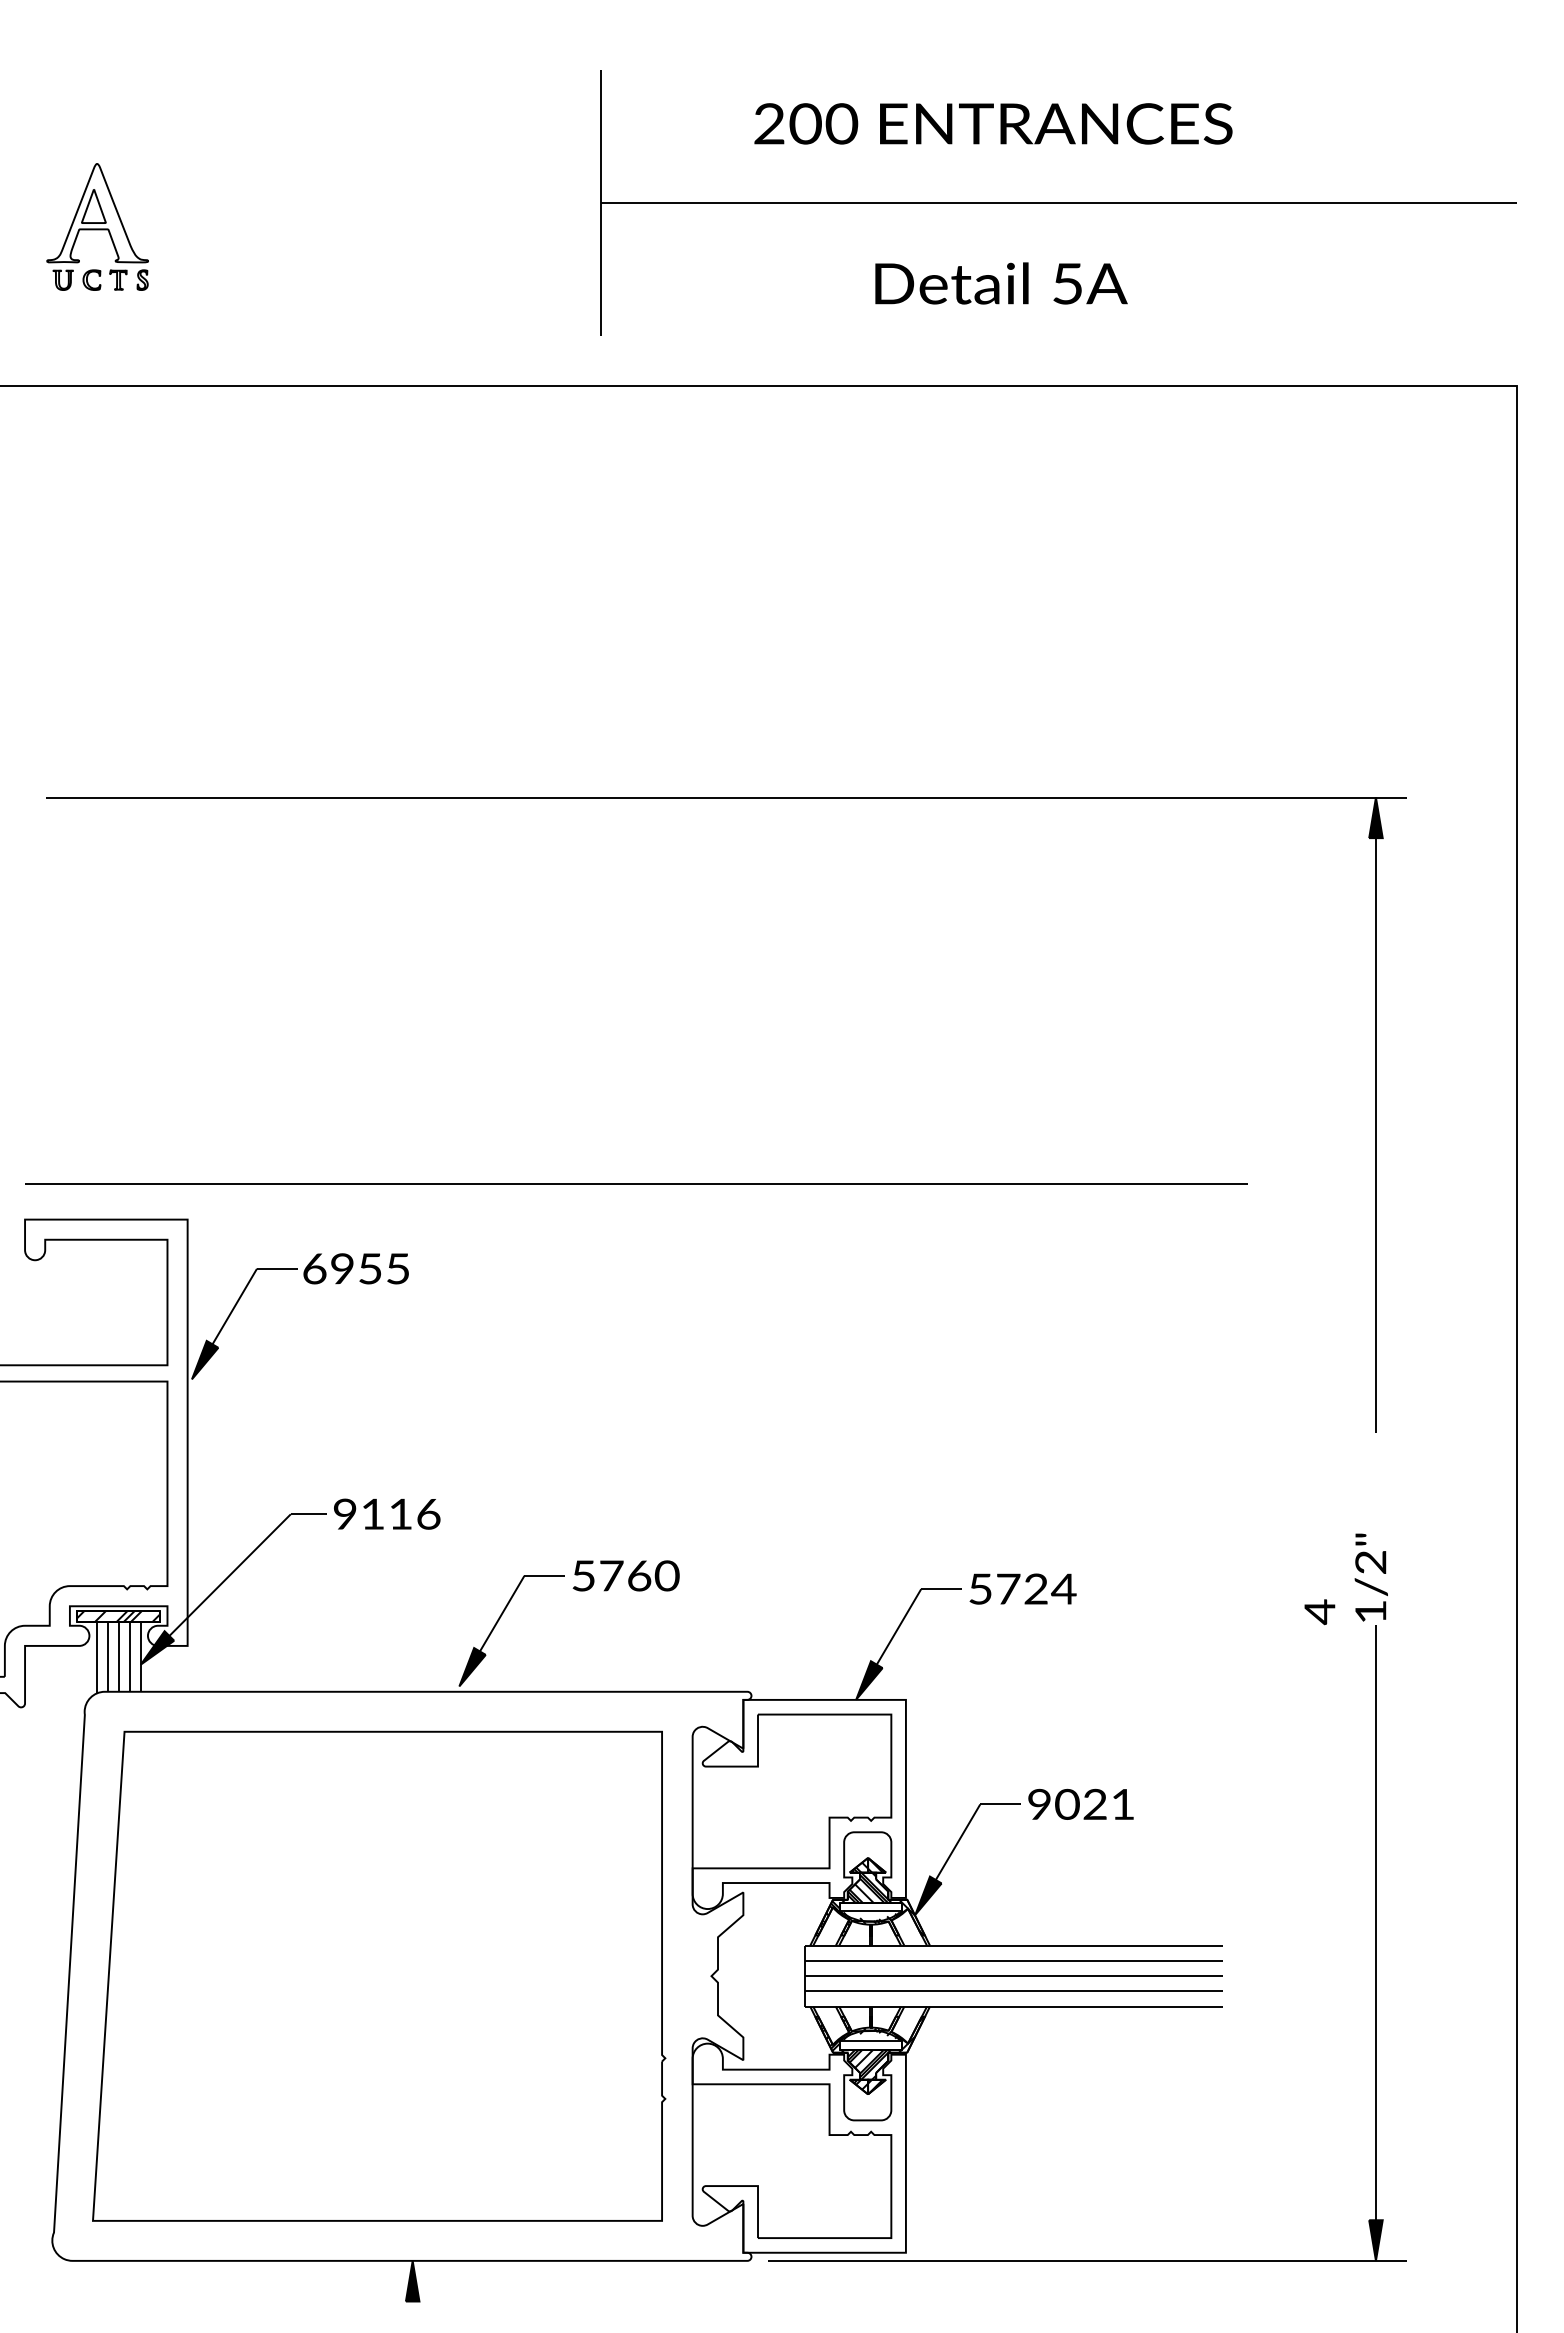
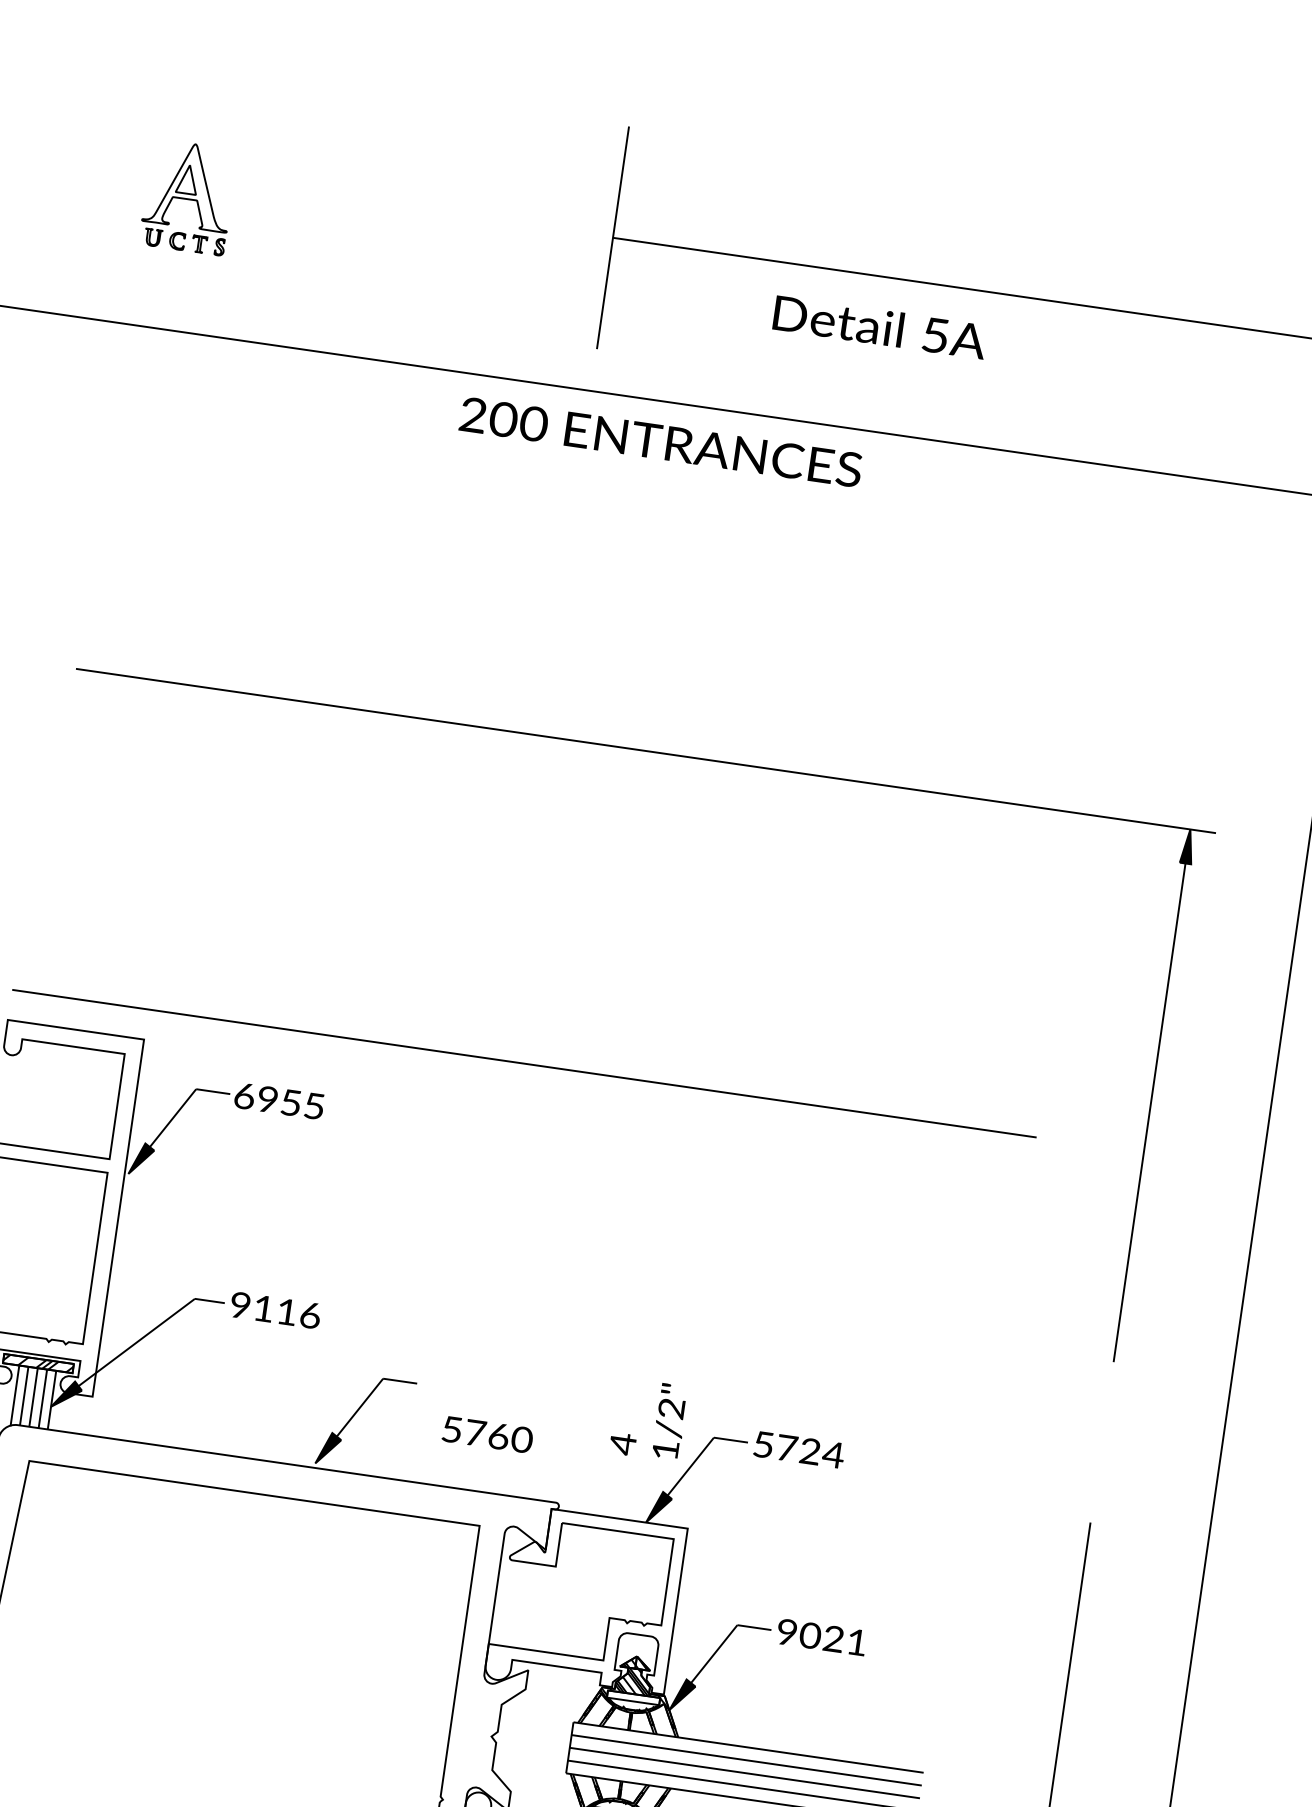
text: (993, 123) -> (661, 441), moved
text: (1001, 283) -> (880, 327), moved
text: (625, 1575) -> (487, 1434), moved
text: (1345, 1579) -> (648, 1419), moved

